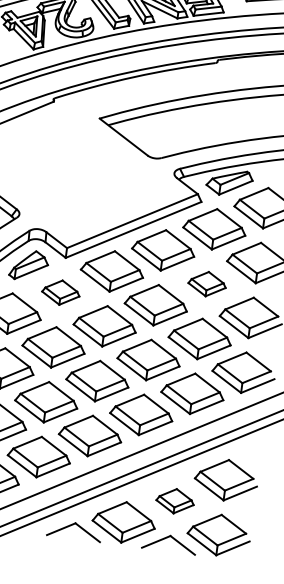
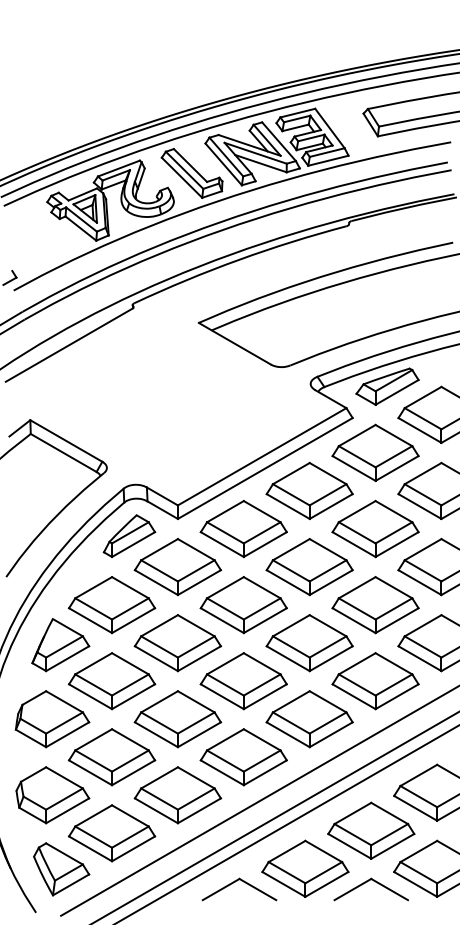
part: (207, 283) -> (375, 528), size x1.67
part: (60, 292) -> (177, 567), size x1.67
part: (175, 501) -> (371, 830), size x1.67

